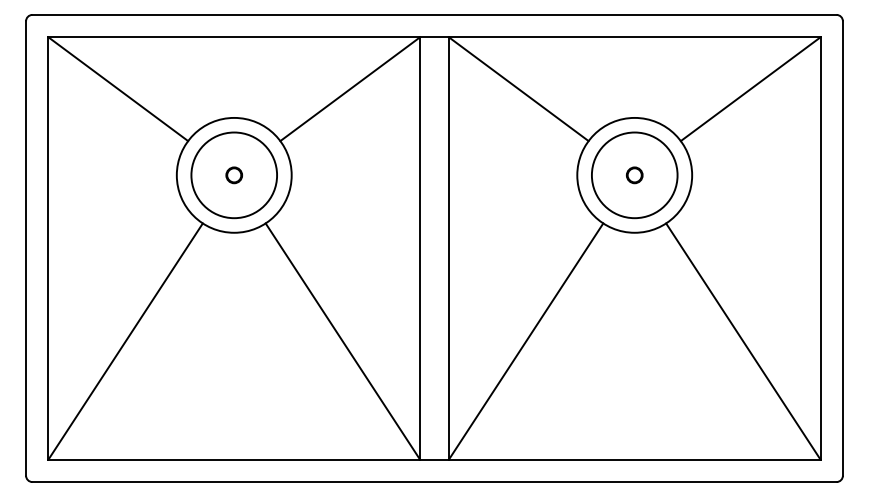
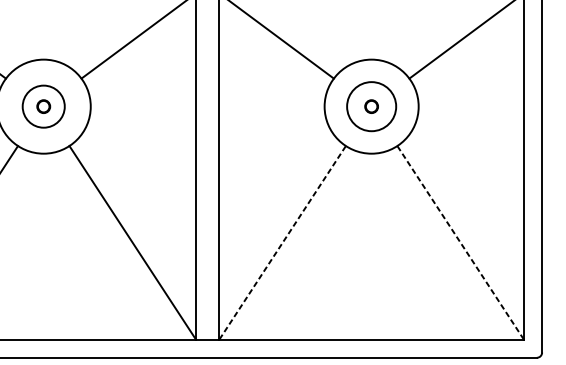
circle: (234, 175) -> (43, 106), size x0.6
circle: (634, 175) -> (371, 106), size x0.7
line: (526, 341) -> (283, 242), solid -> dashed
line: (743, 341) -> (460, 242), solid -> dashed

